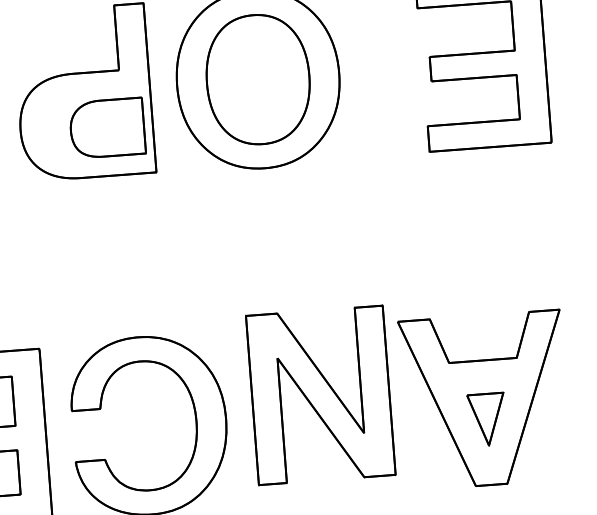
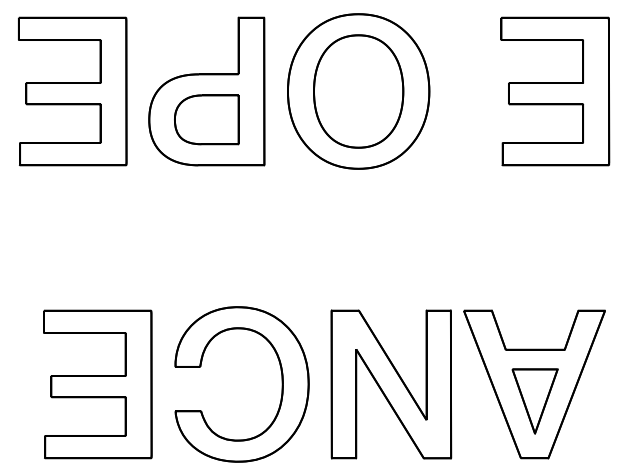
part: (107, 127) -> (206, 119), moved
part: (320, 395) -> (391, 384), moved
part: (486, 419) -> (534, 401), size x1.43

